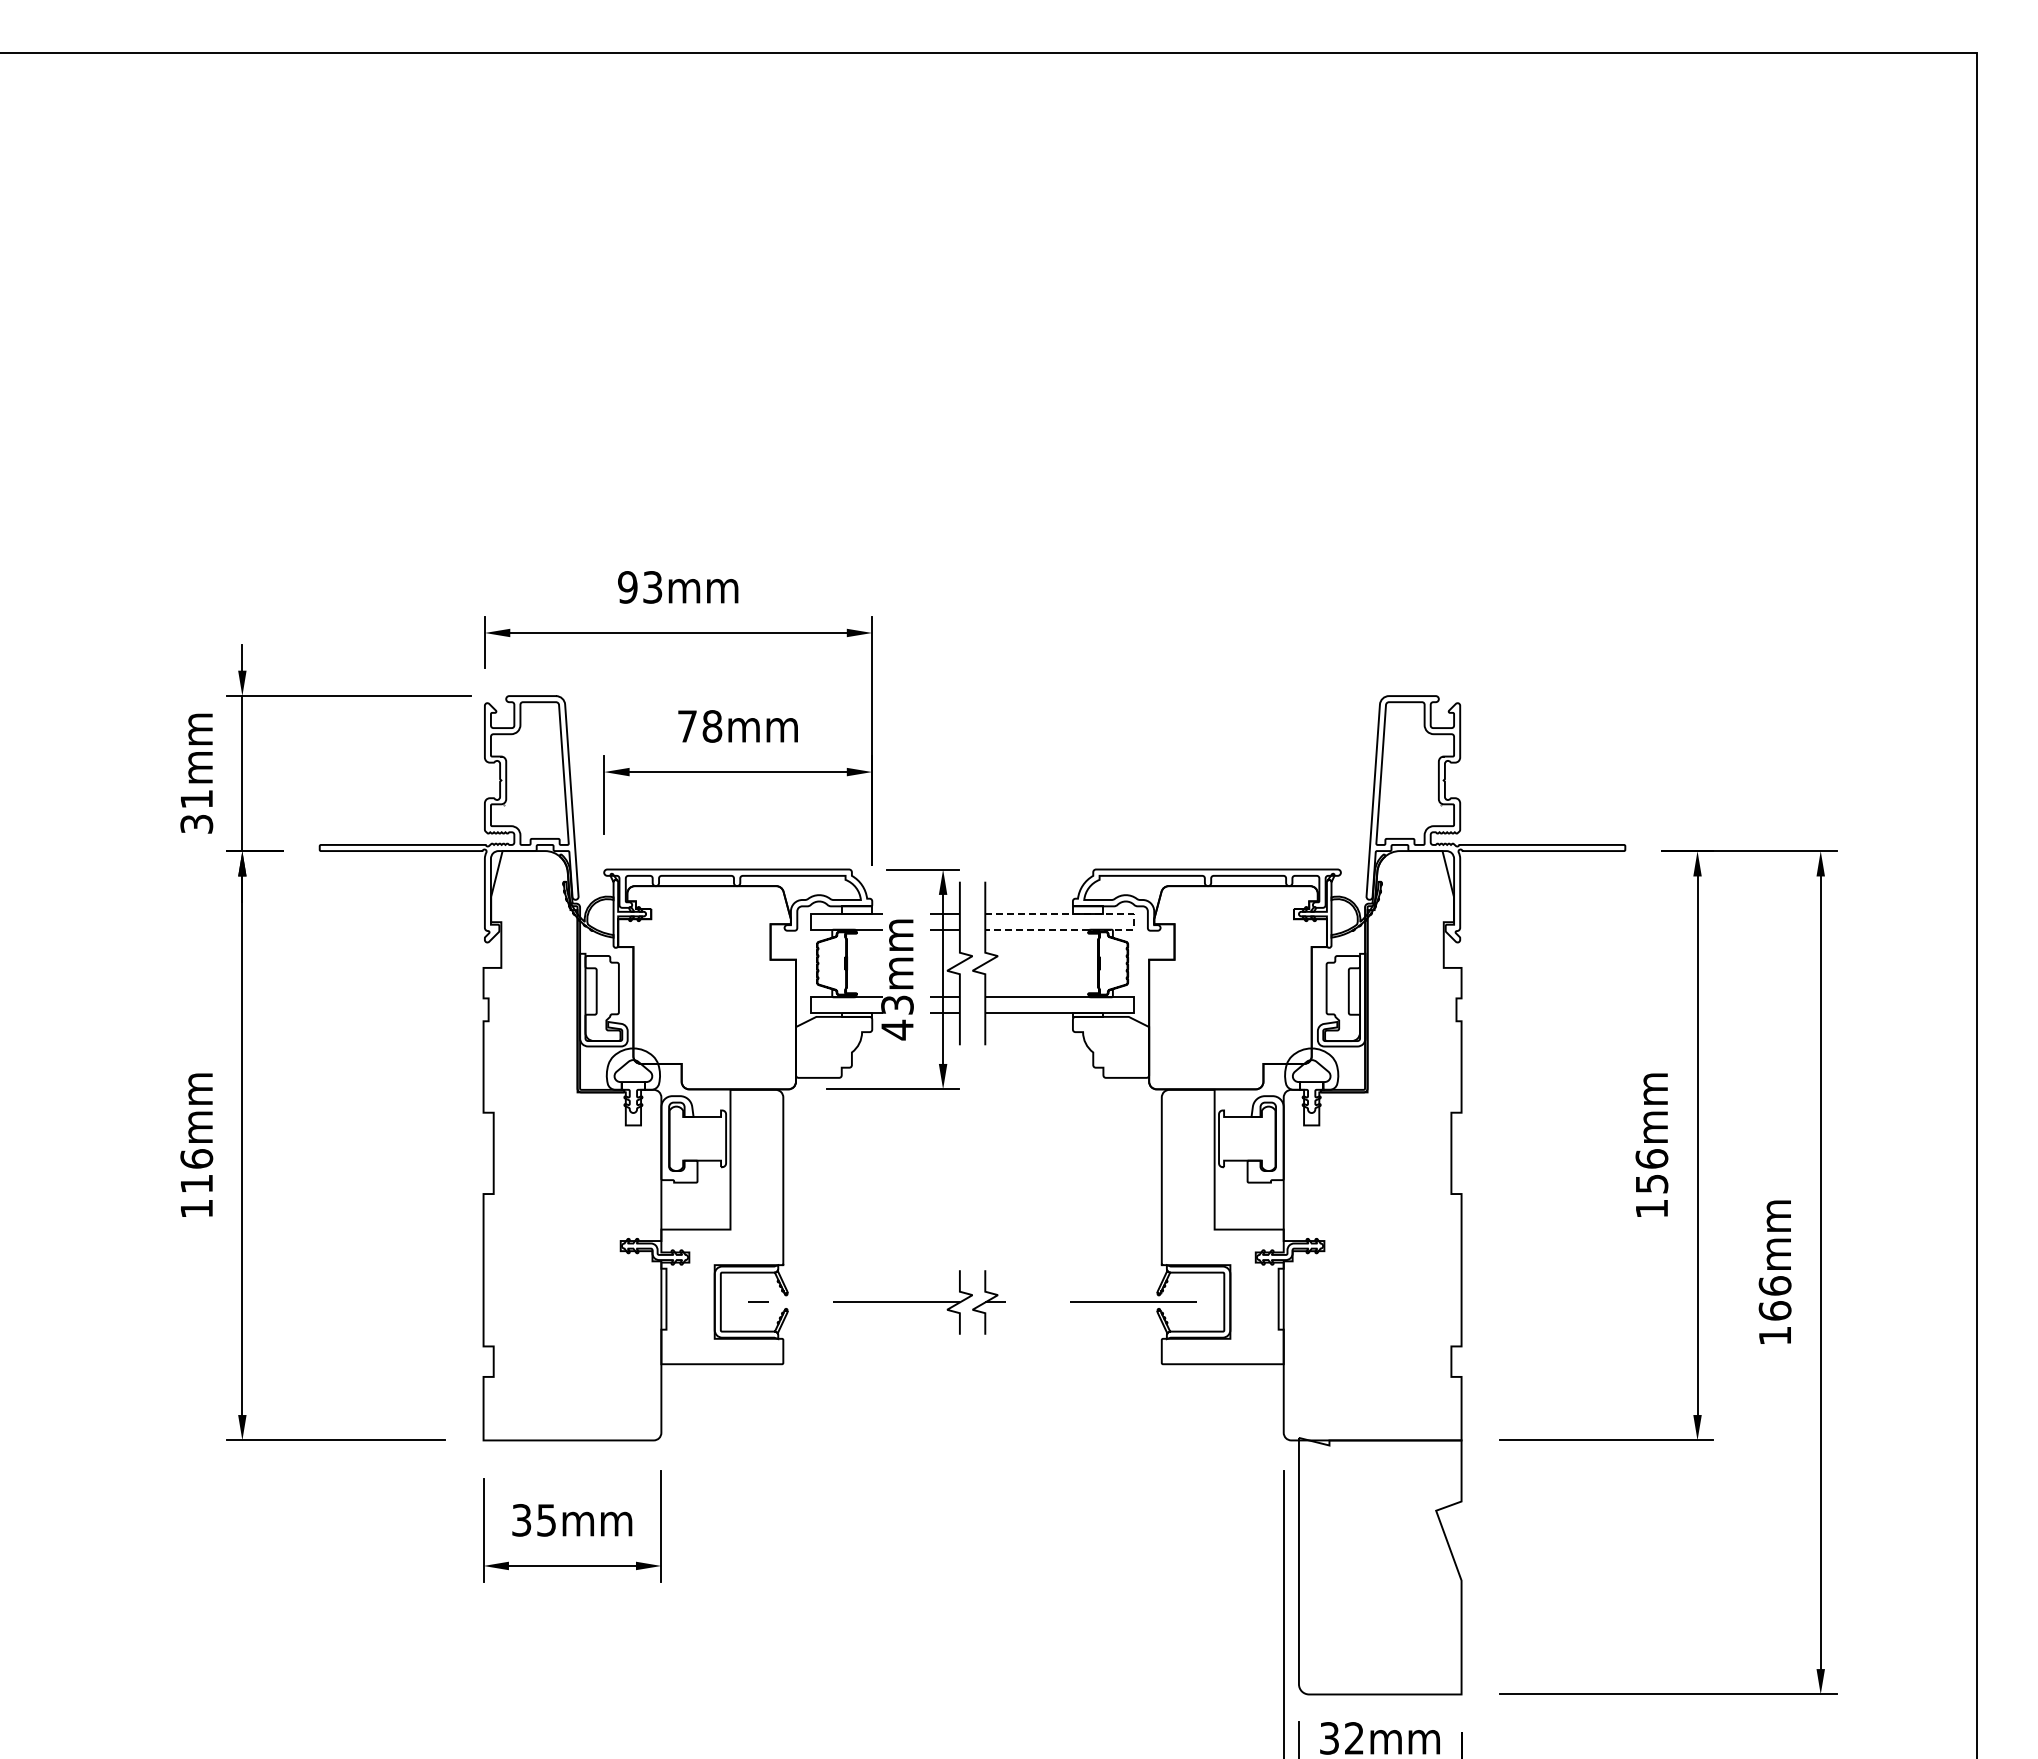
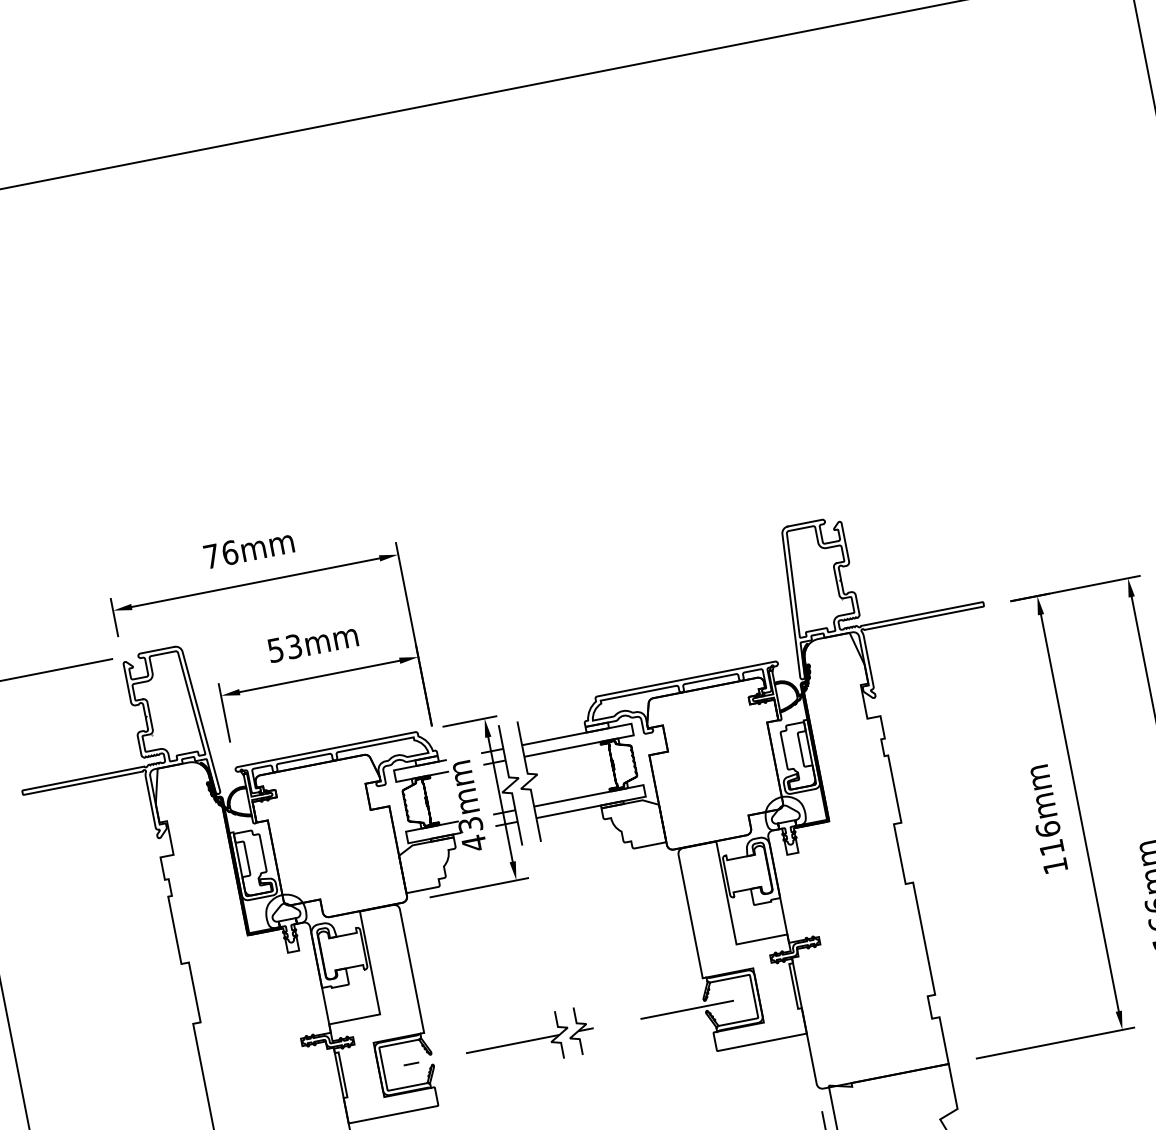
text: (640, 587) -> (221, 554), 93mm -> 76mm
text: (700, 726) -> (285, 648), 78mm -> 53mm
line: (1133, 921) -> (632, 729), dashed -> solid
text: (1652, 1183) -> (1052, 847), 156mm -> 116mm

